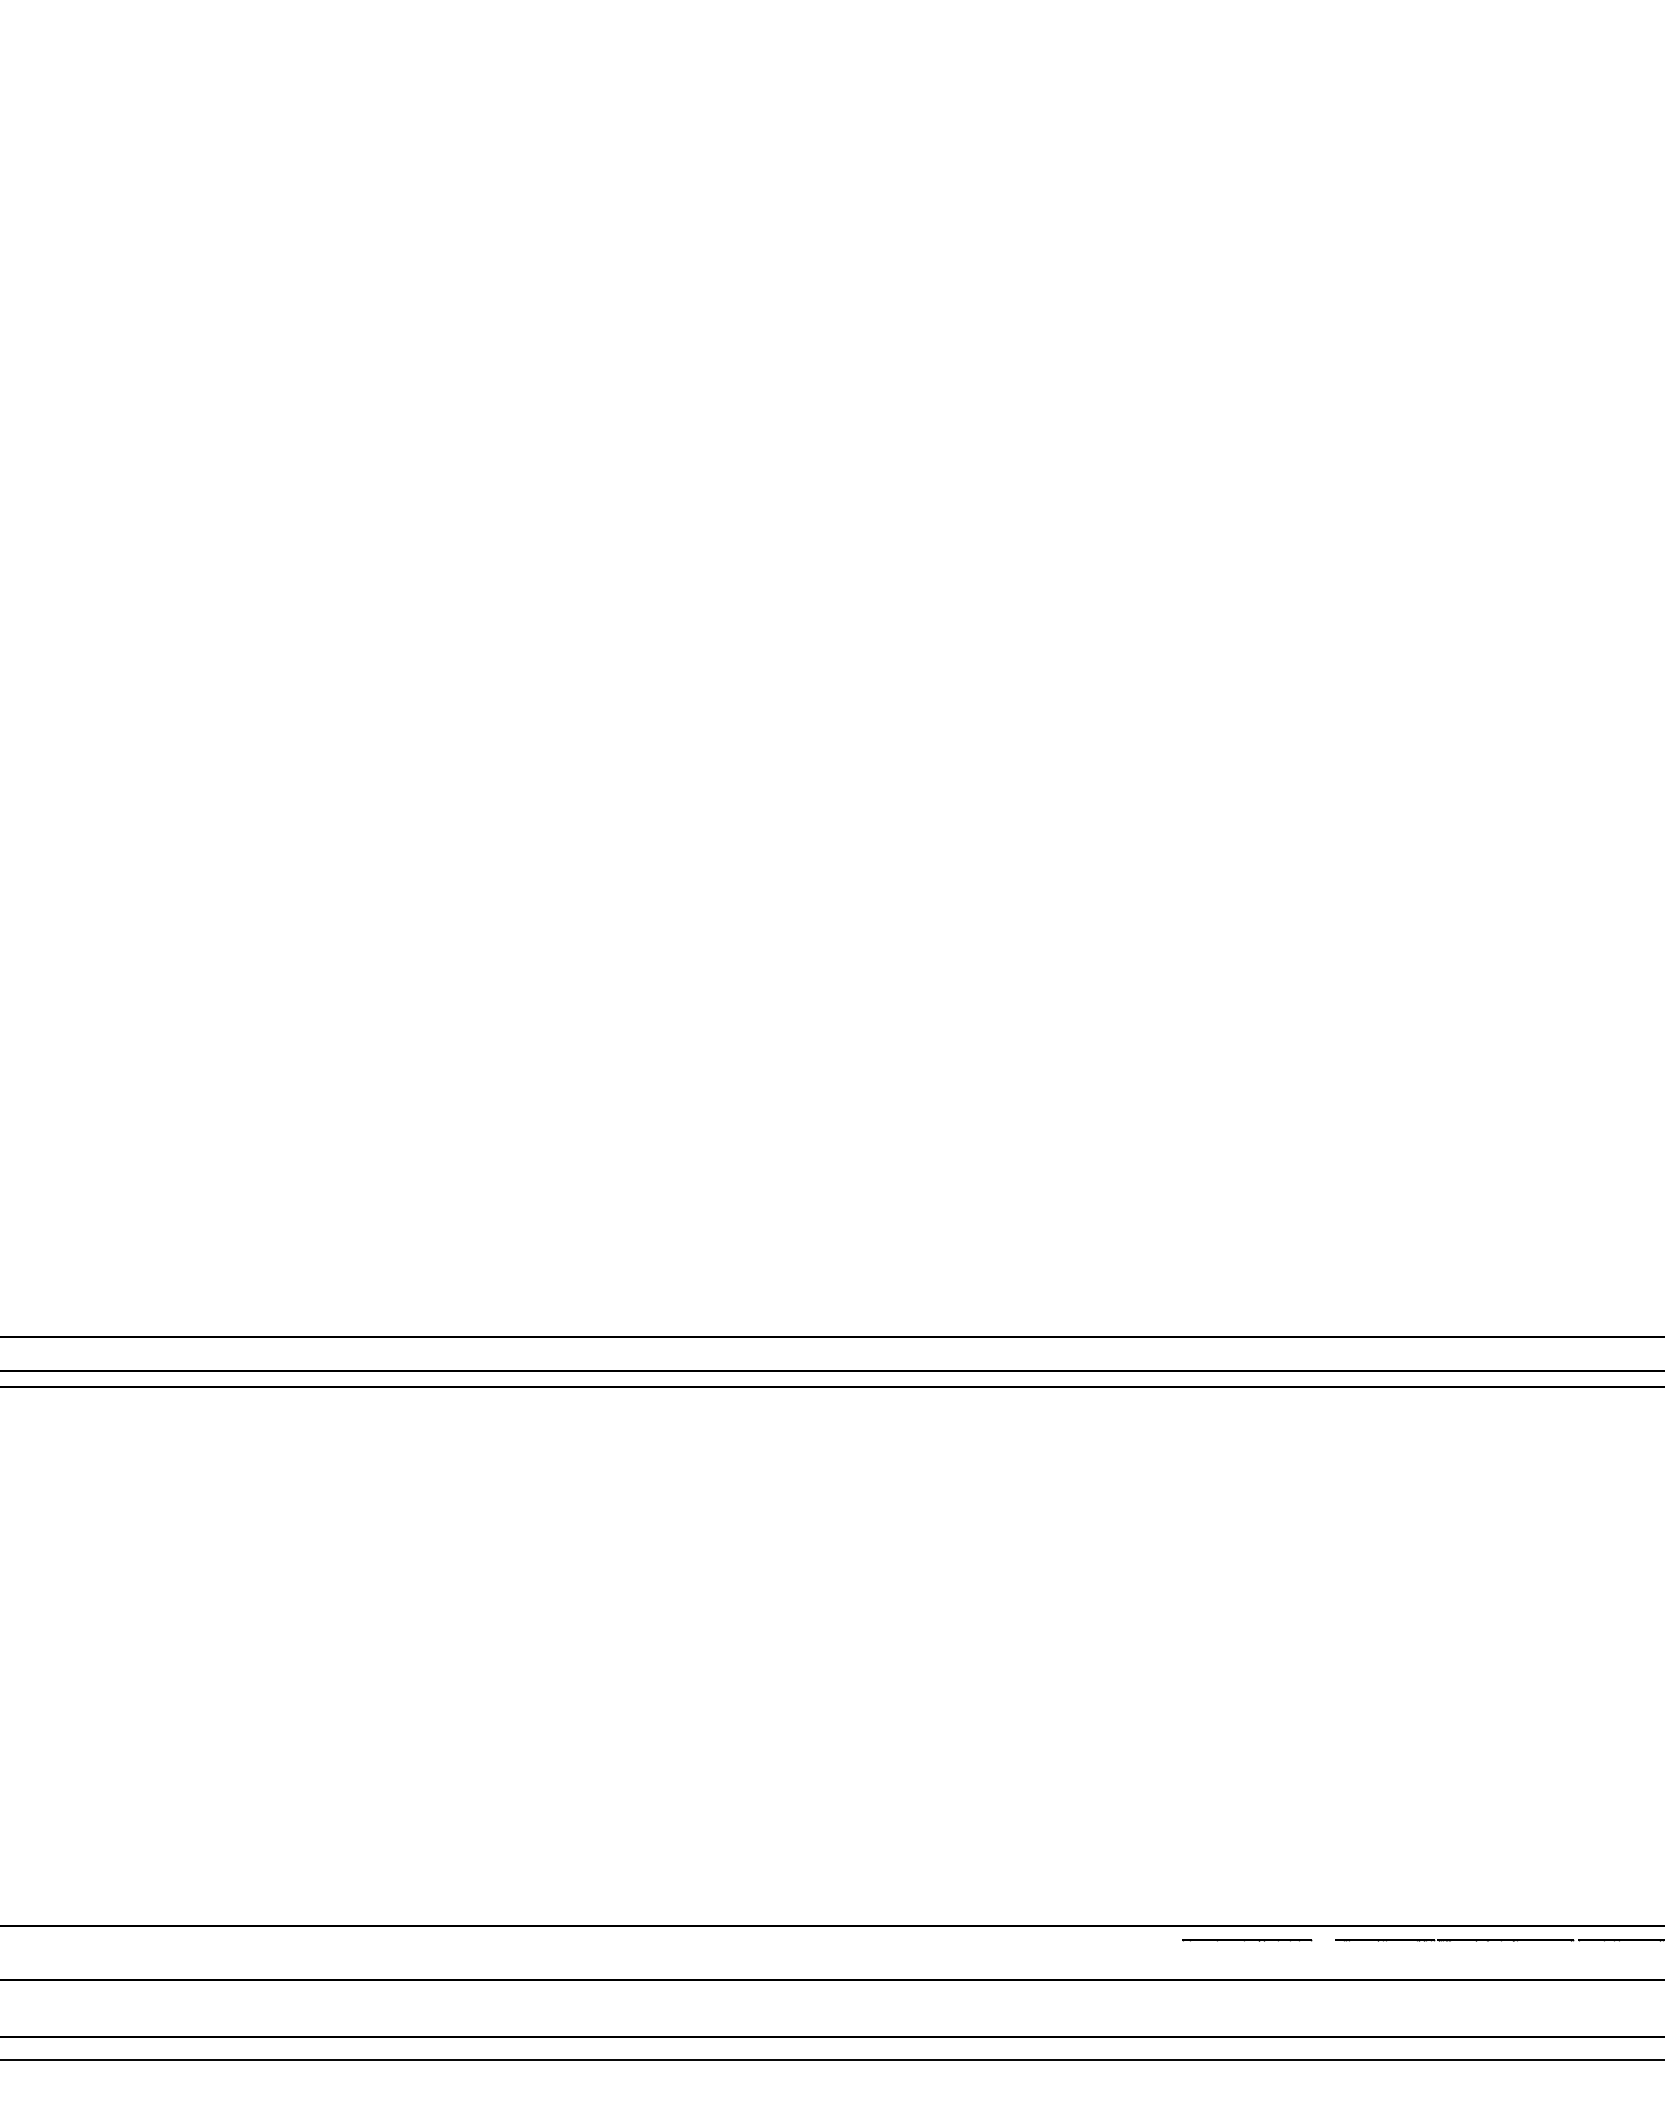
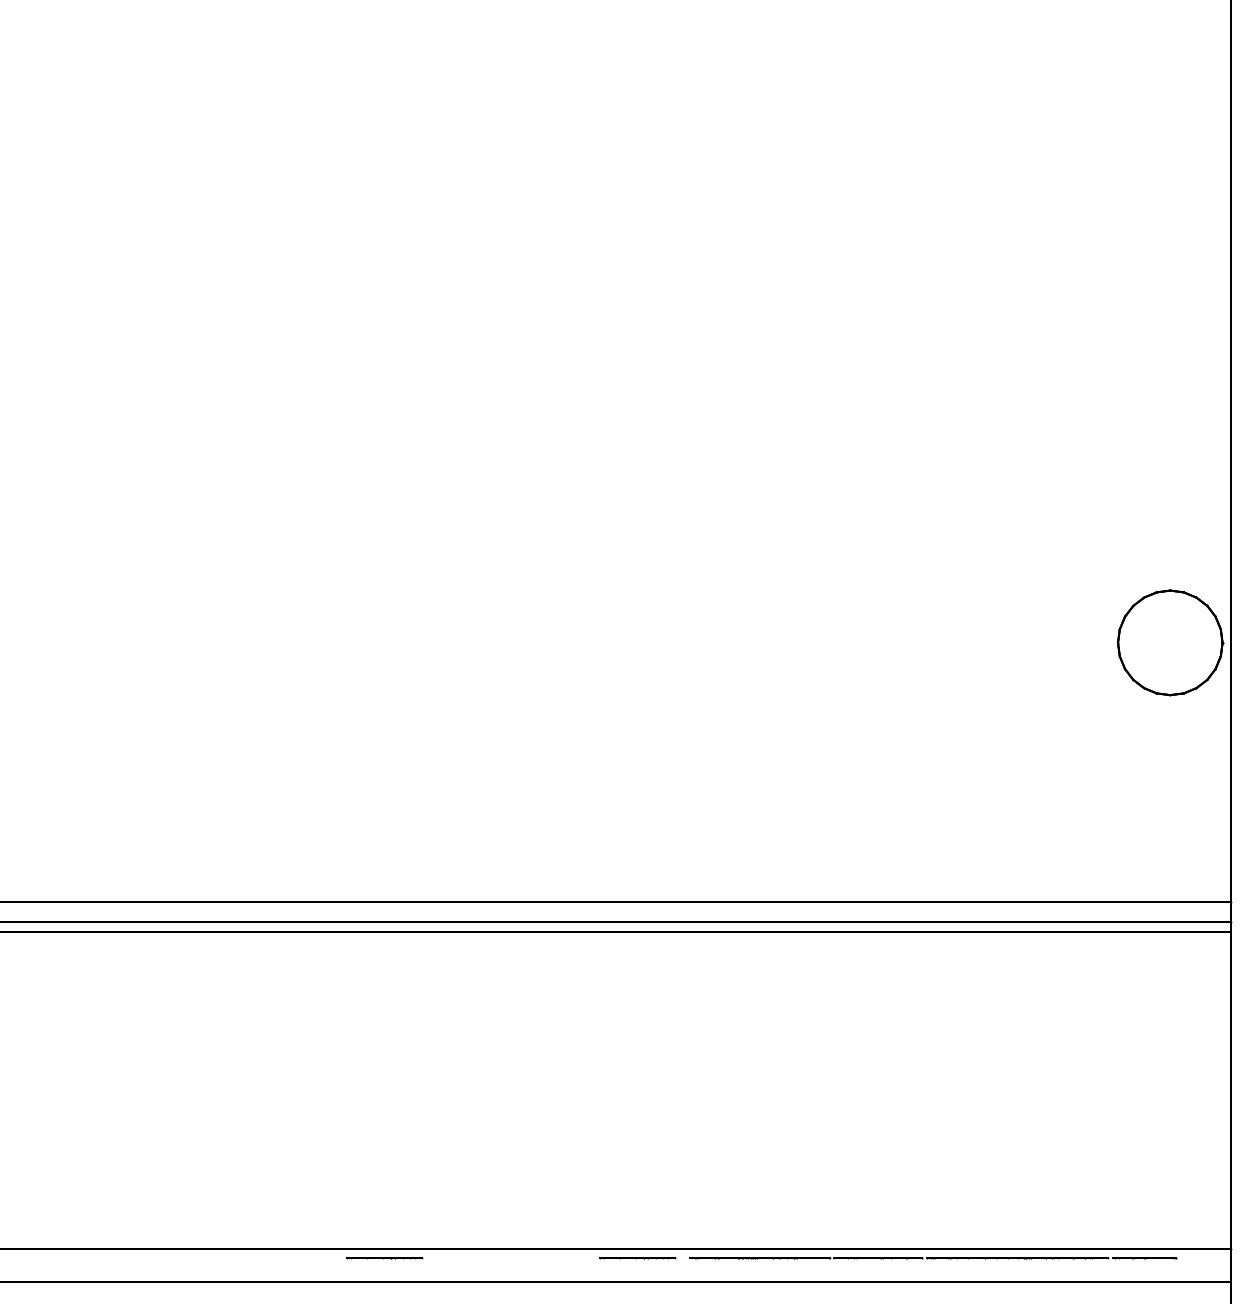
line: (818, 1941) -> (384, 1258), added

